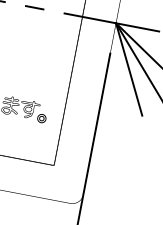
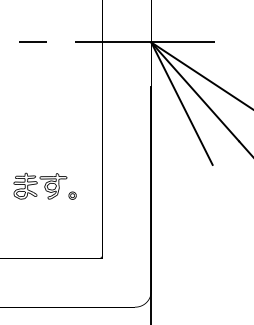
part: (41, 118) -> (72, 195), size x0.62

